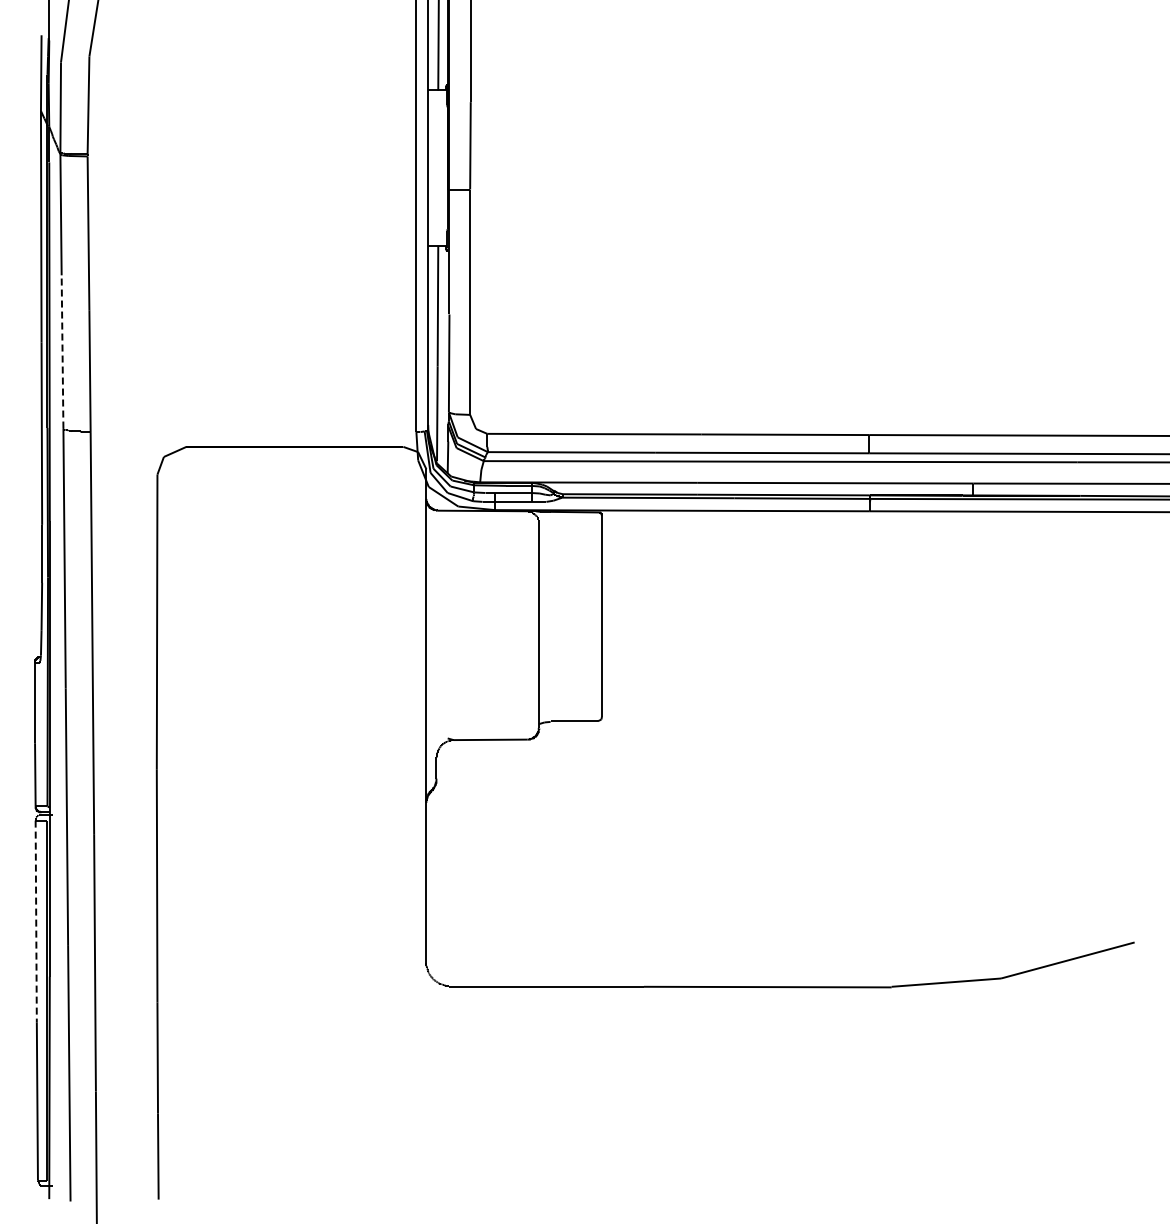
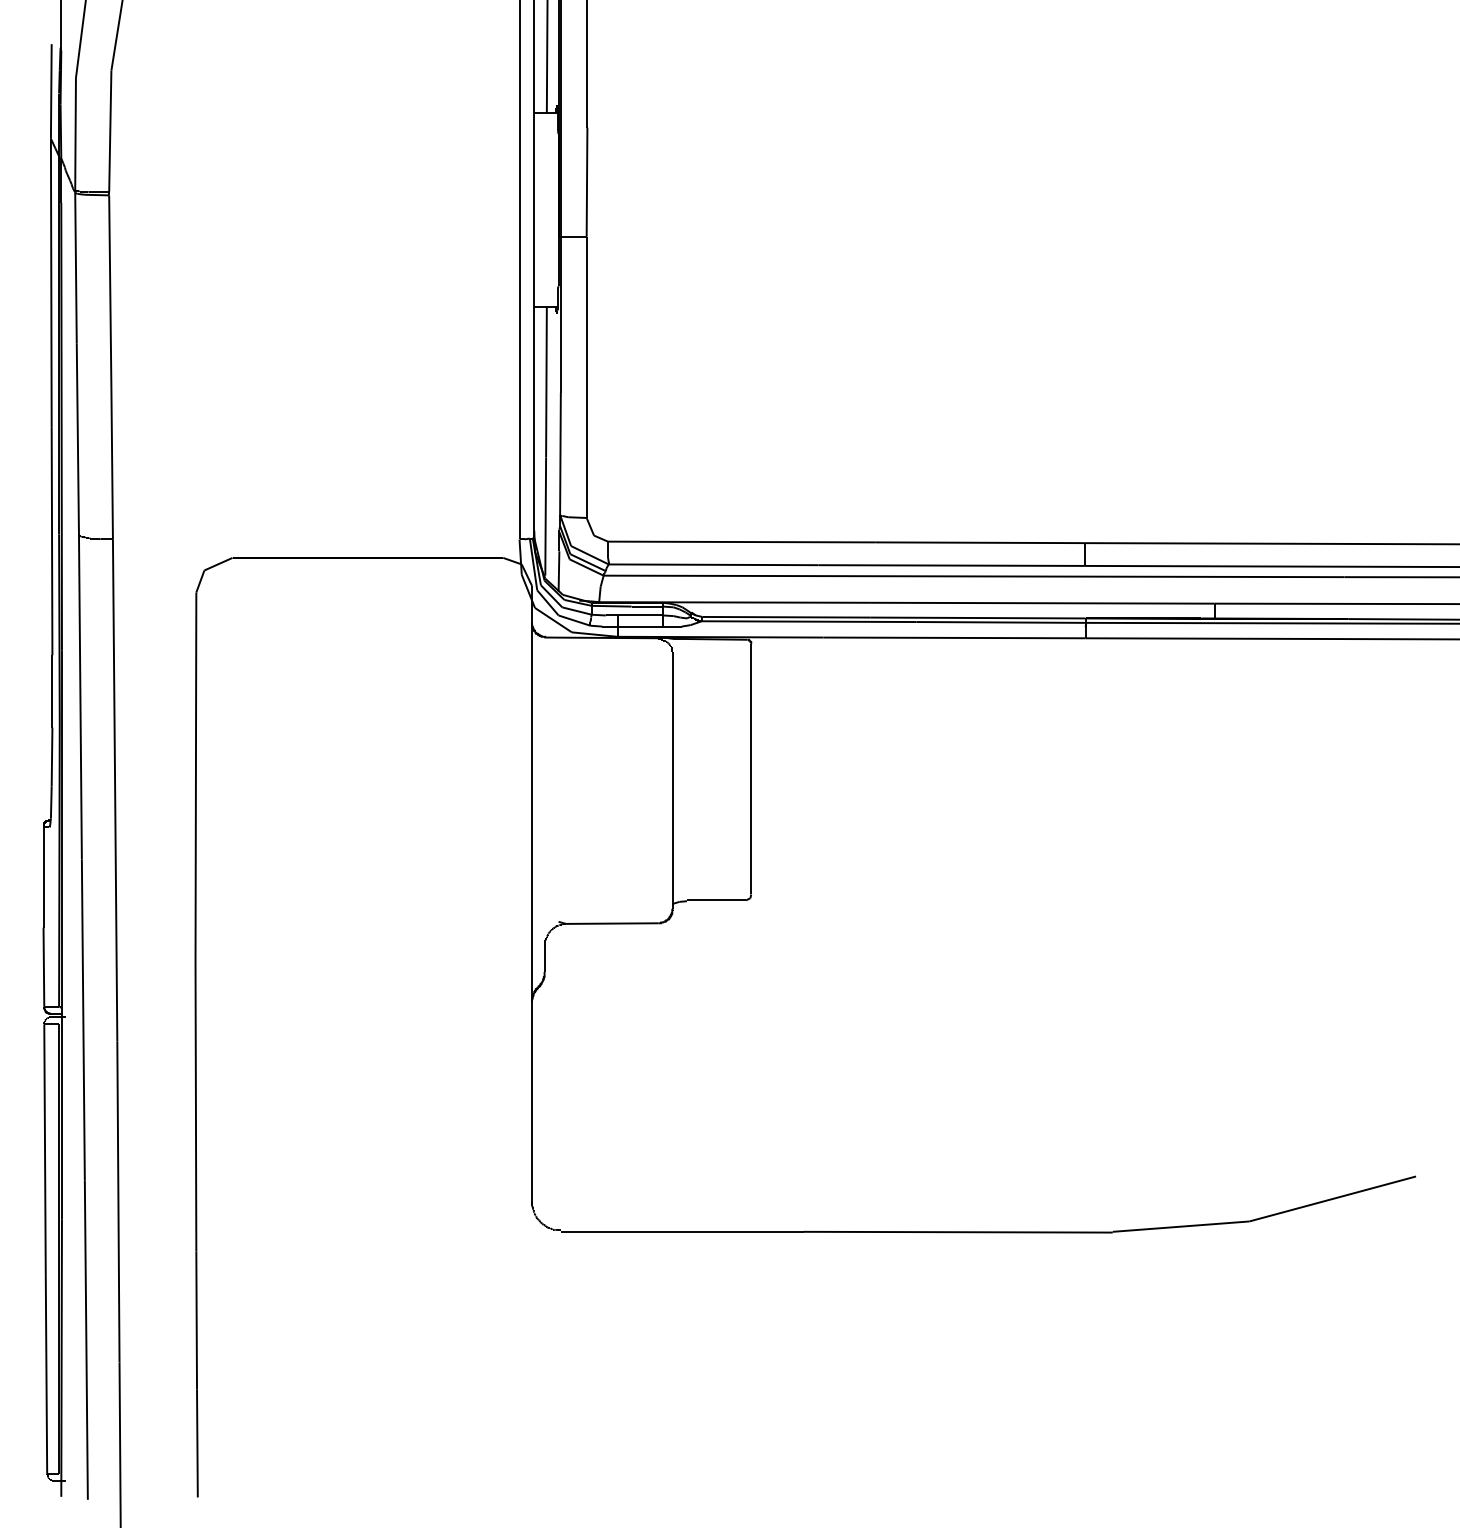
line: (62, 351) -> (77, 438), dashed -> solid
line: (36, 921) -> (45, 1150), dashed -> solid

